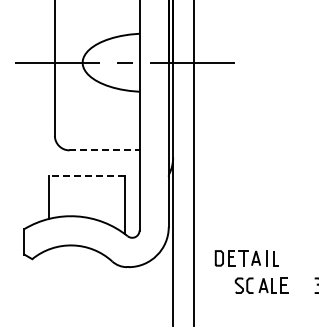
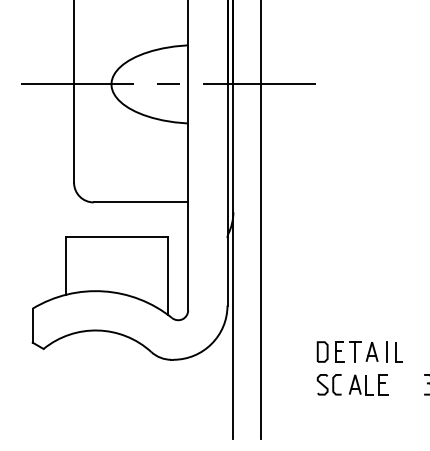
line: (105, 150) -> (142, 202), dashed -> solid
line: (87, 175) -> (118, 236), dashed -> solid
part: (246, 258) -> (359, 352), moved

